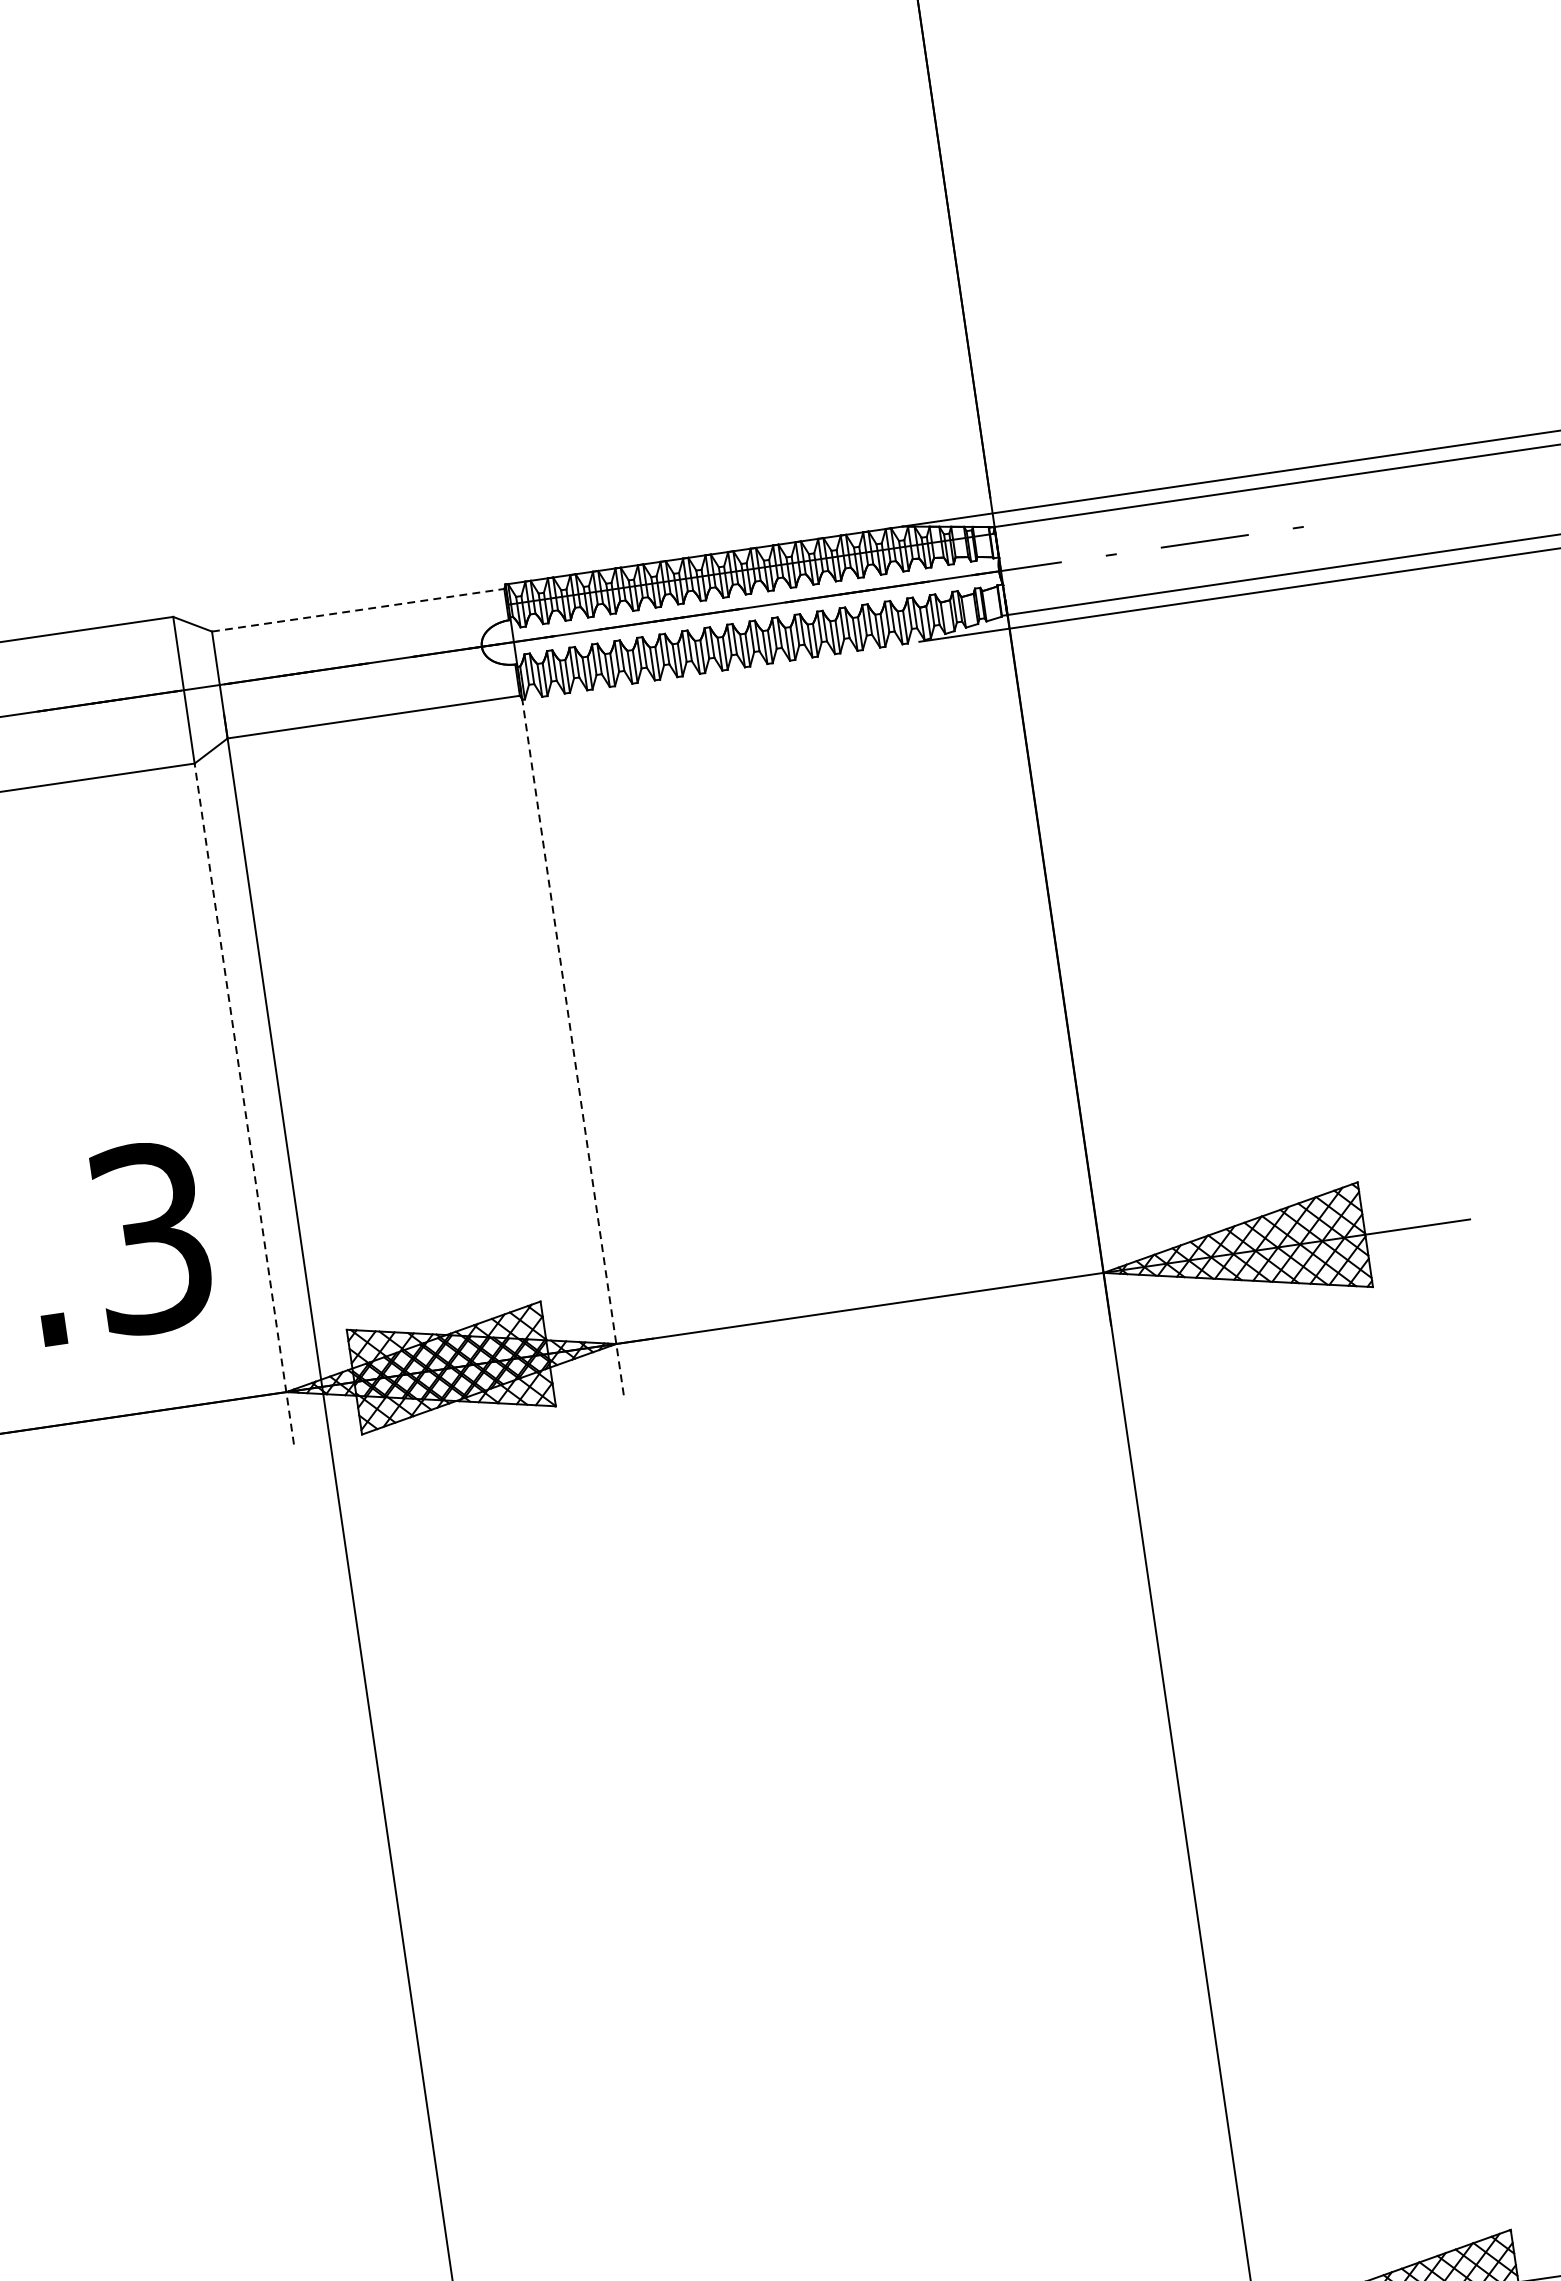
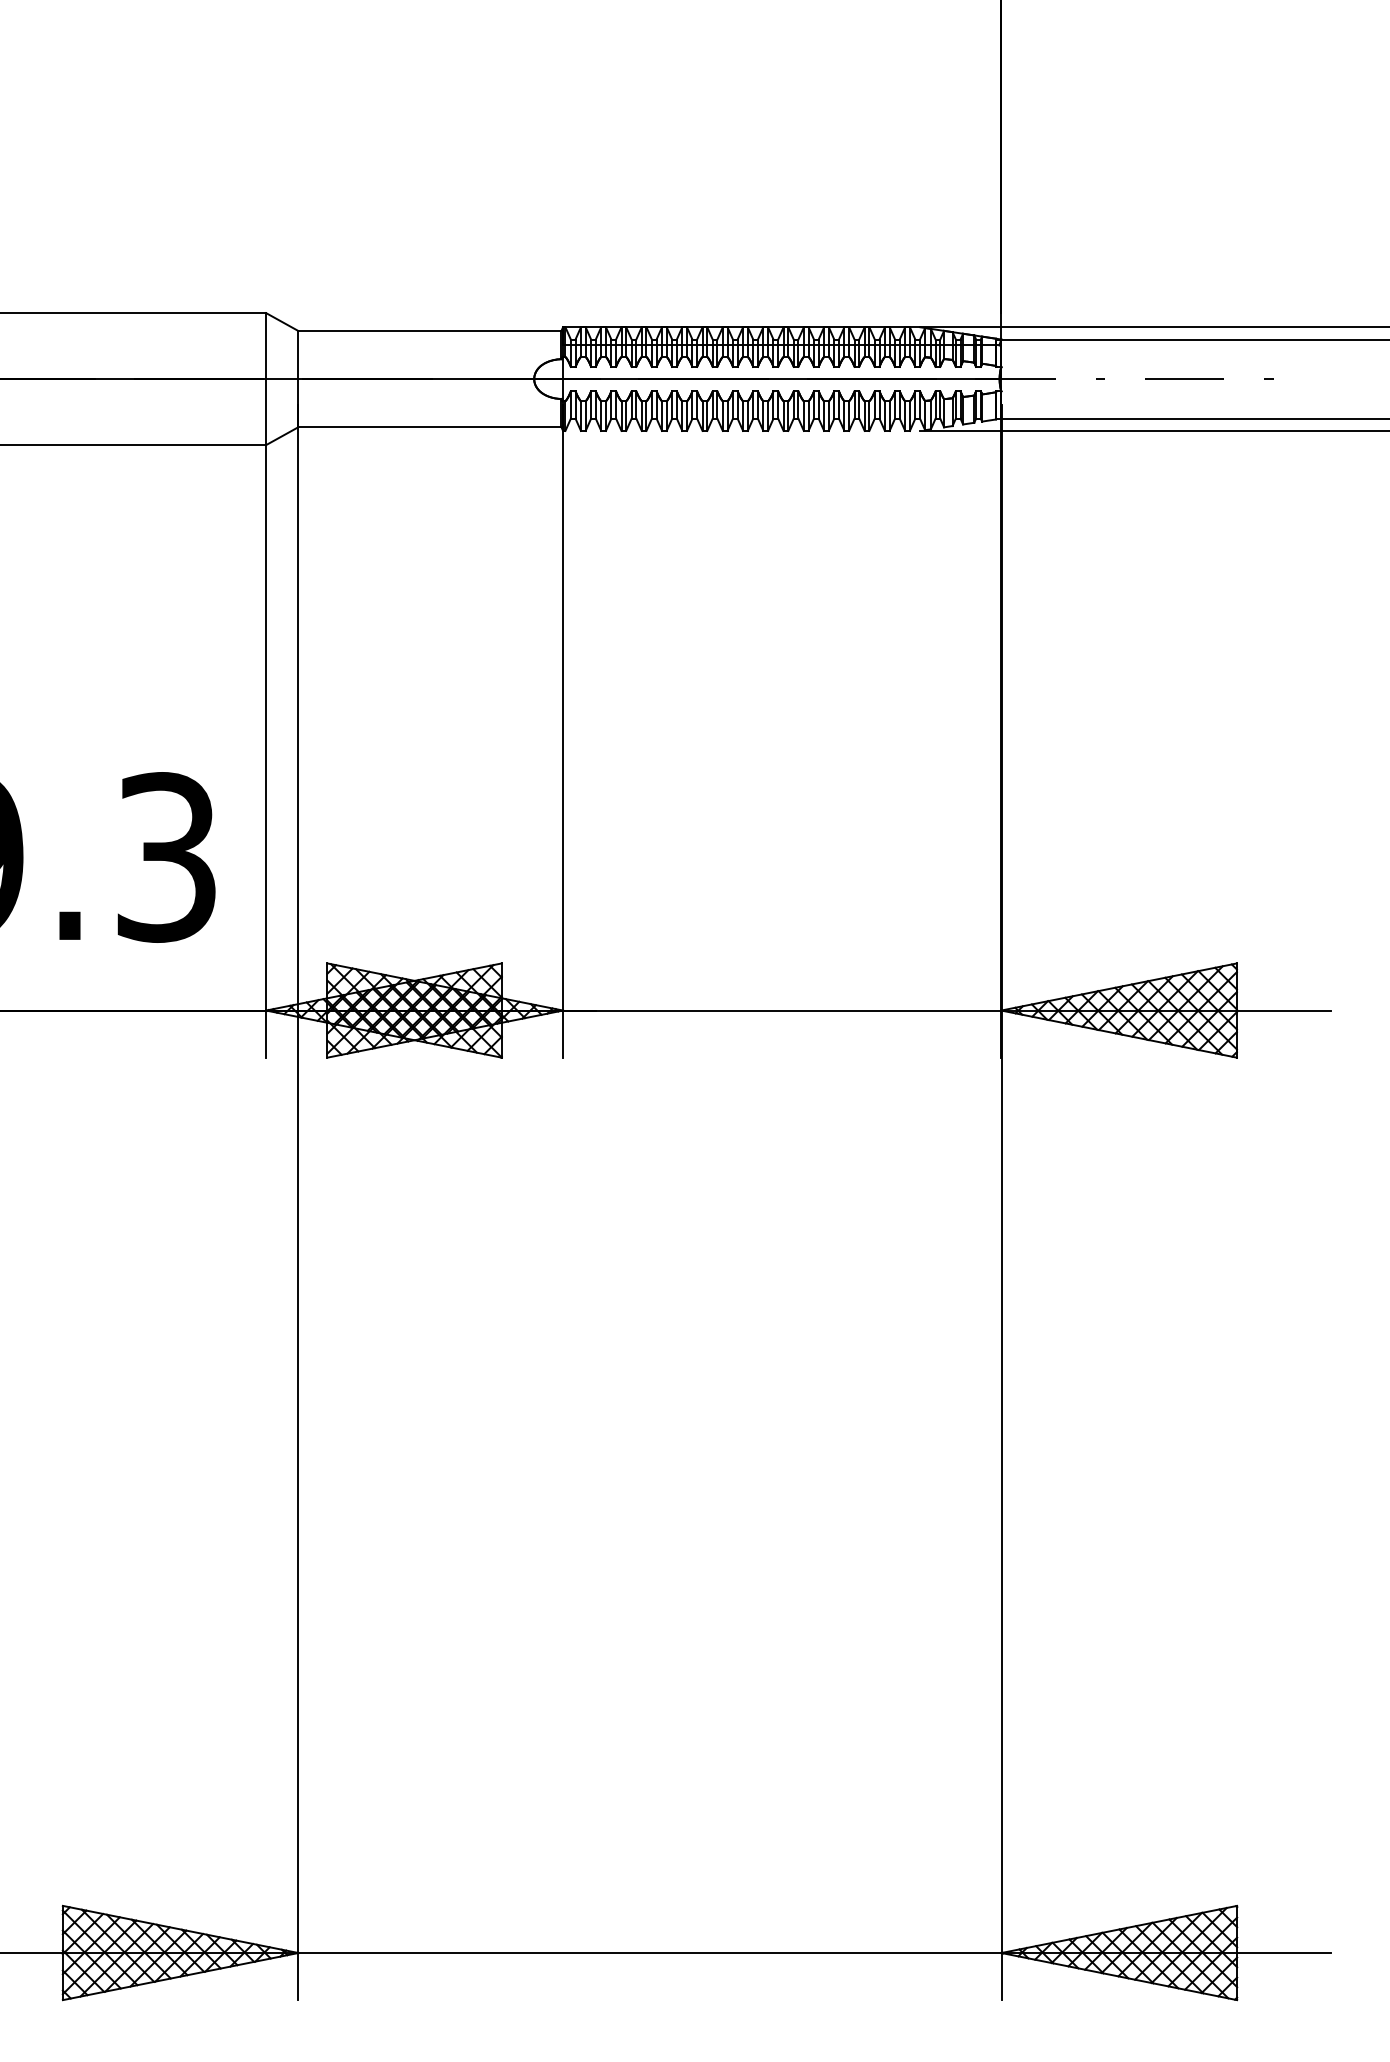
line: (358, 610) -> (430, 331), dashed -> solid
line: (571, 1034) -> (563, 732), dashed -> solid
line: (244, 1103) -> (266, 750), dashed -> solid

